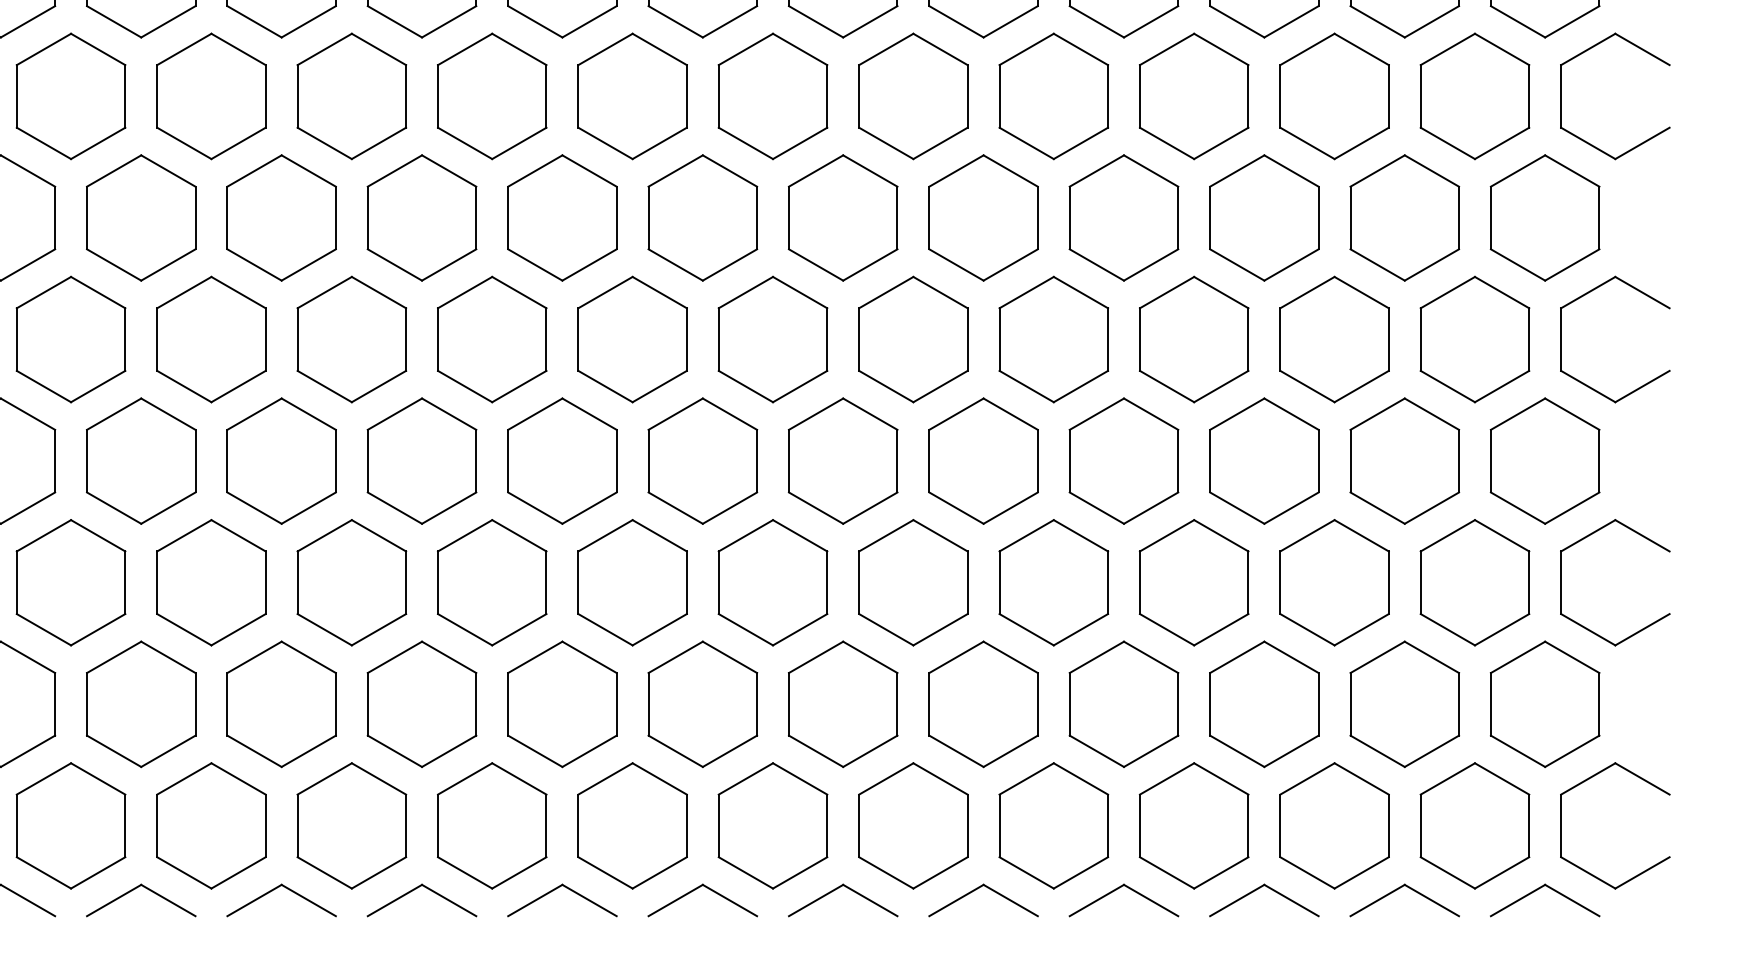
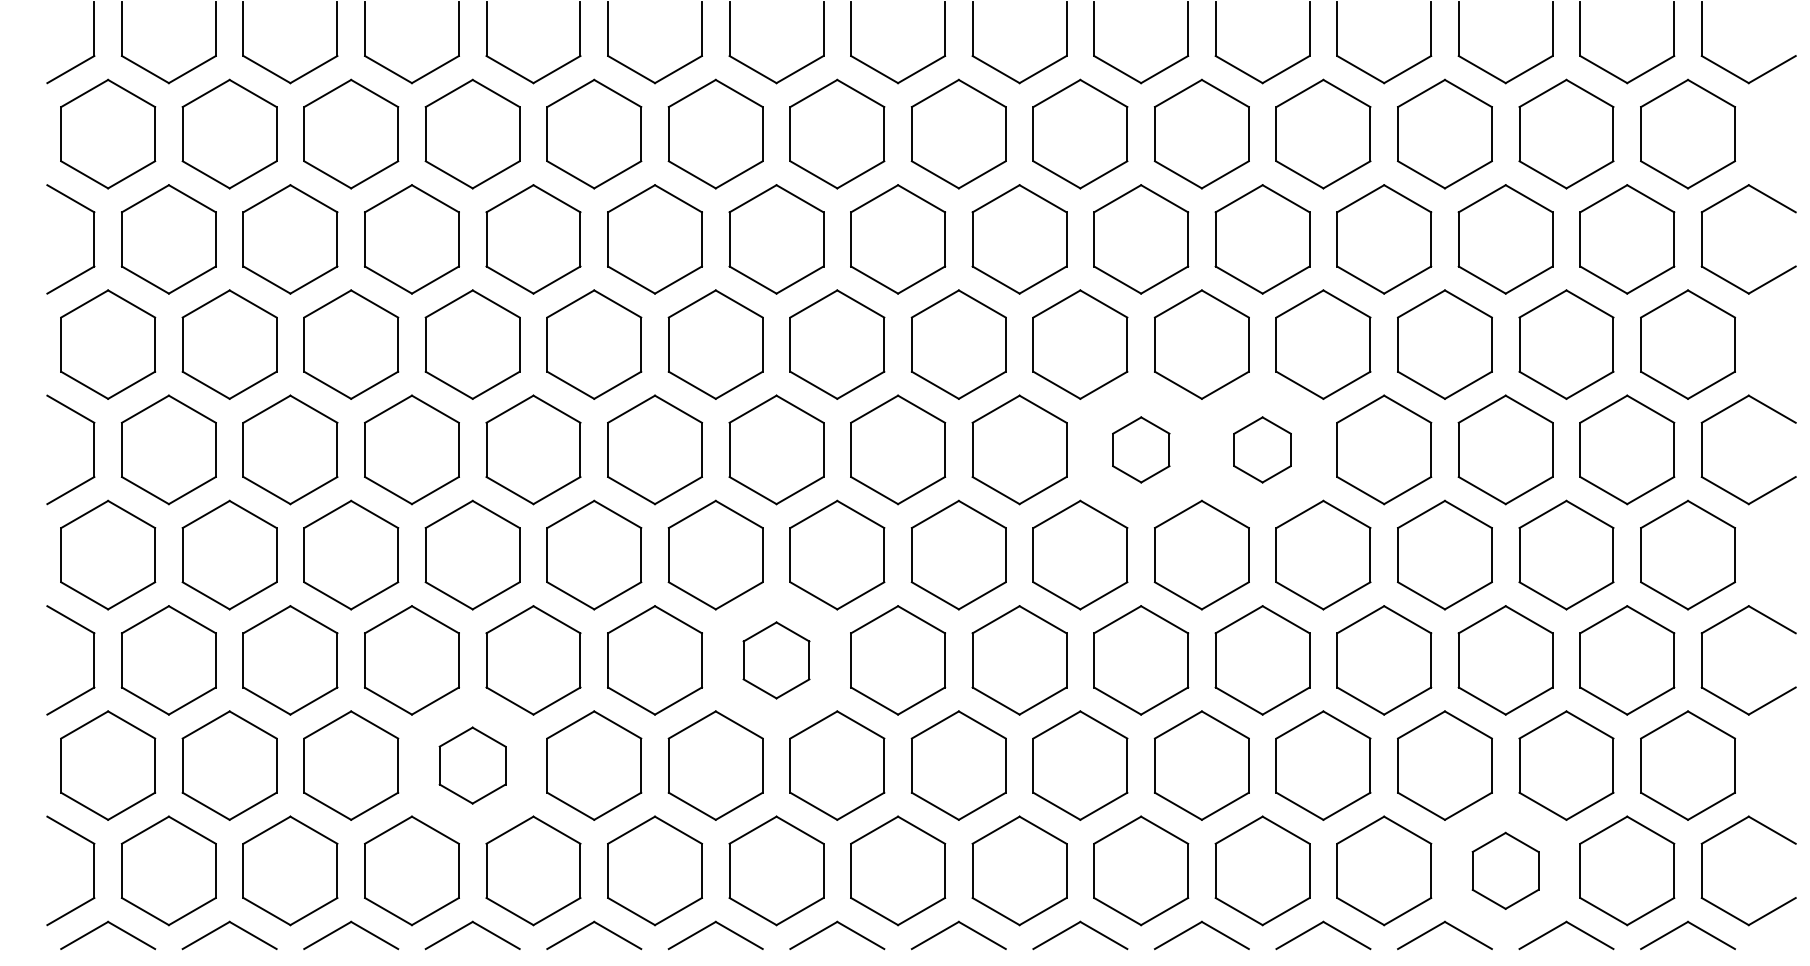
part: (913, 339) -> (1141, 449), size x0.6
part: (1053, 339) -> (1262, 449), size x0.6
part: (492, 582) -> (776, 660), size x0.7
part: (140, 704) -> (472, 765), size x0.7
part: (1334, 825) -> (1505, 870), size x0.7

